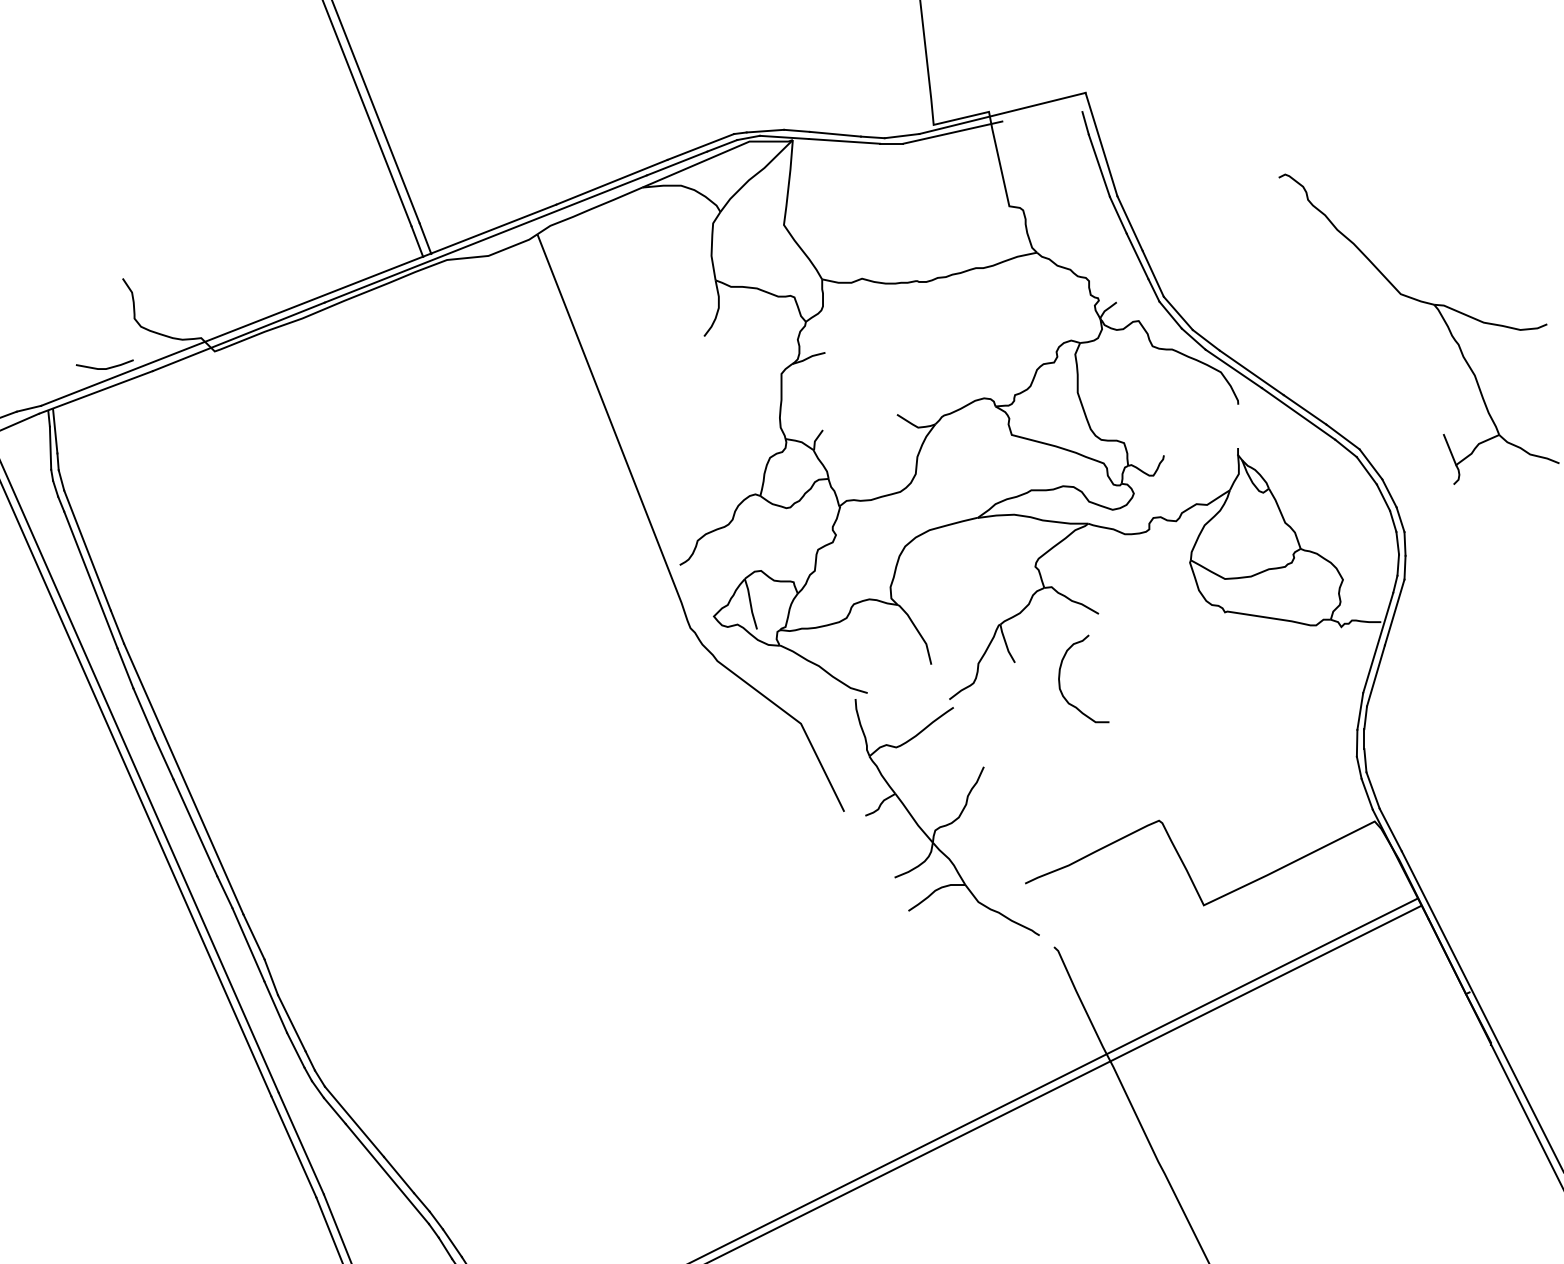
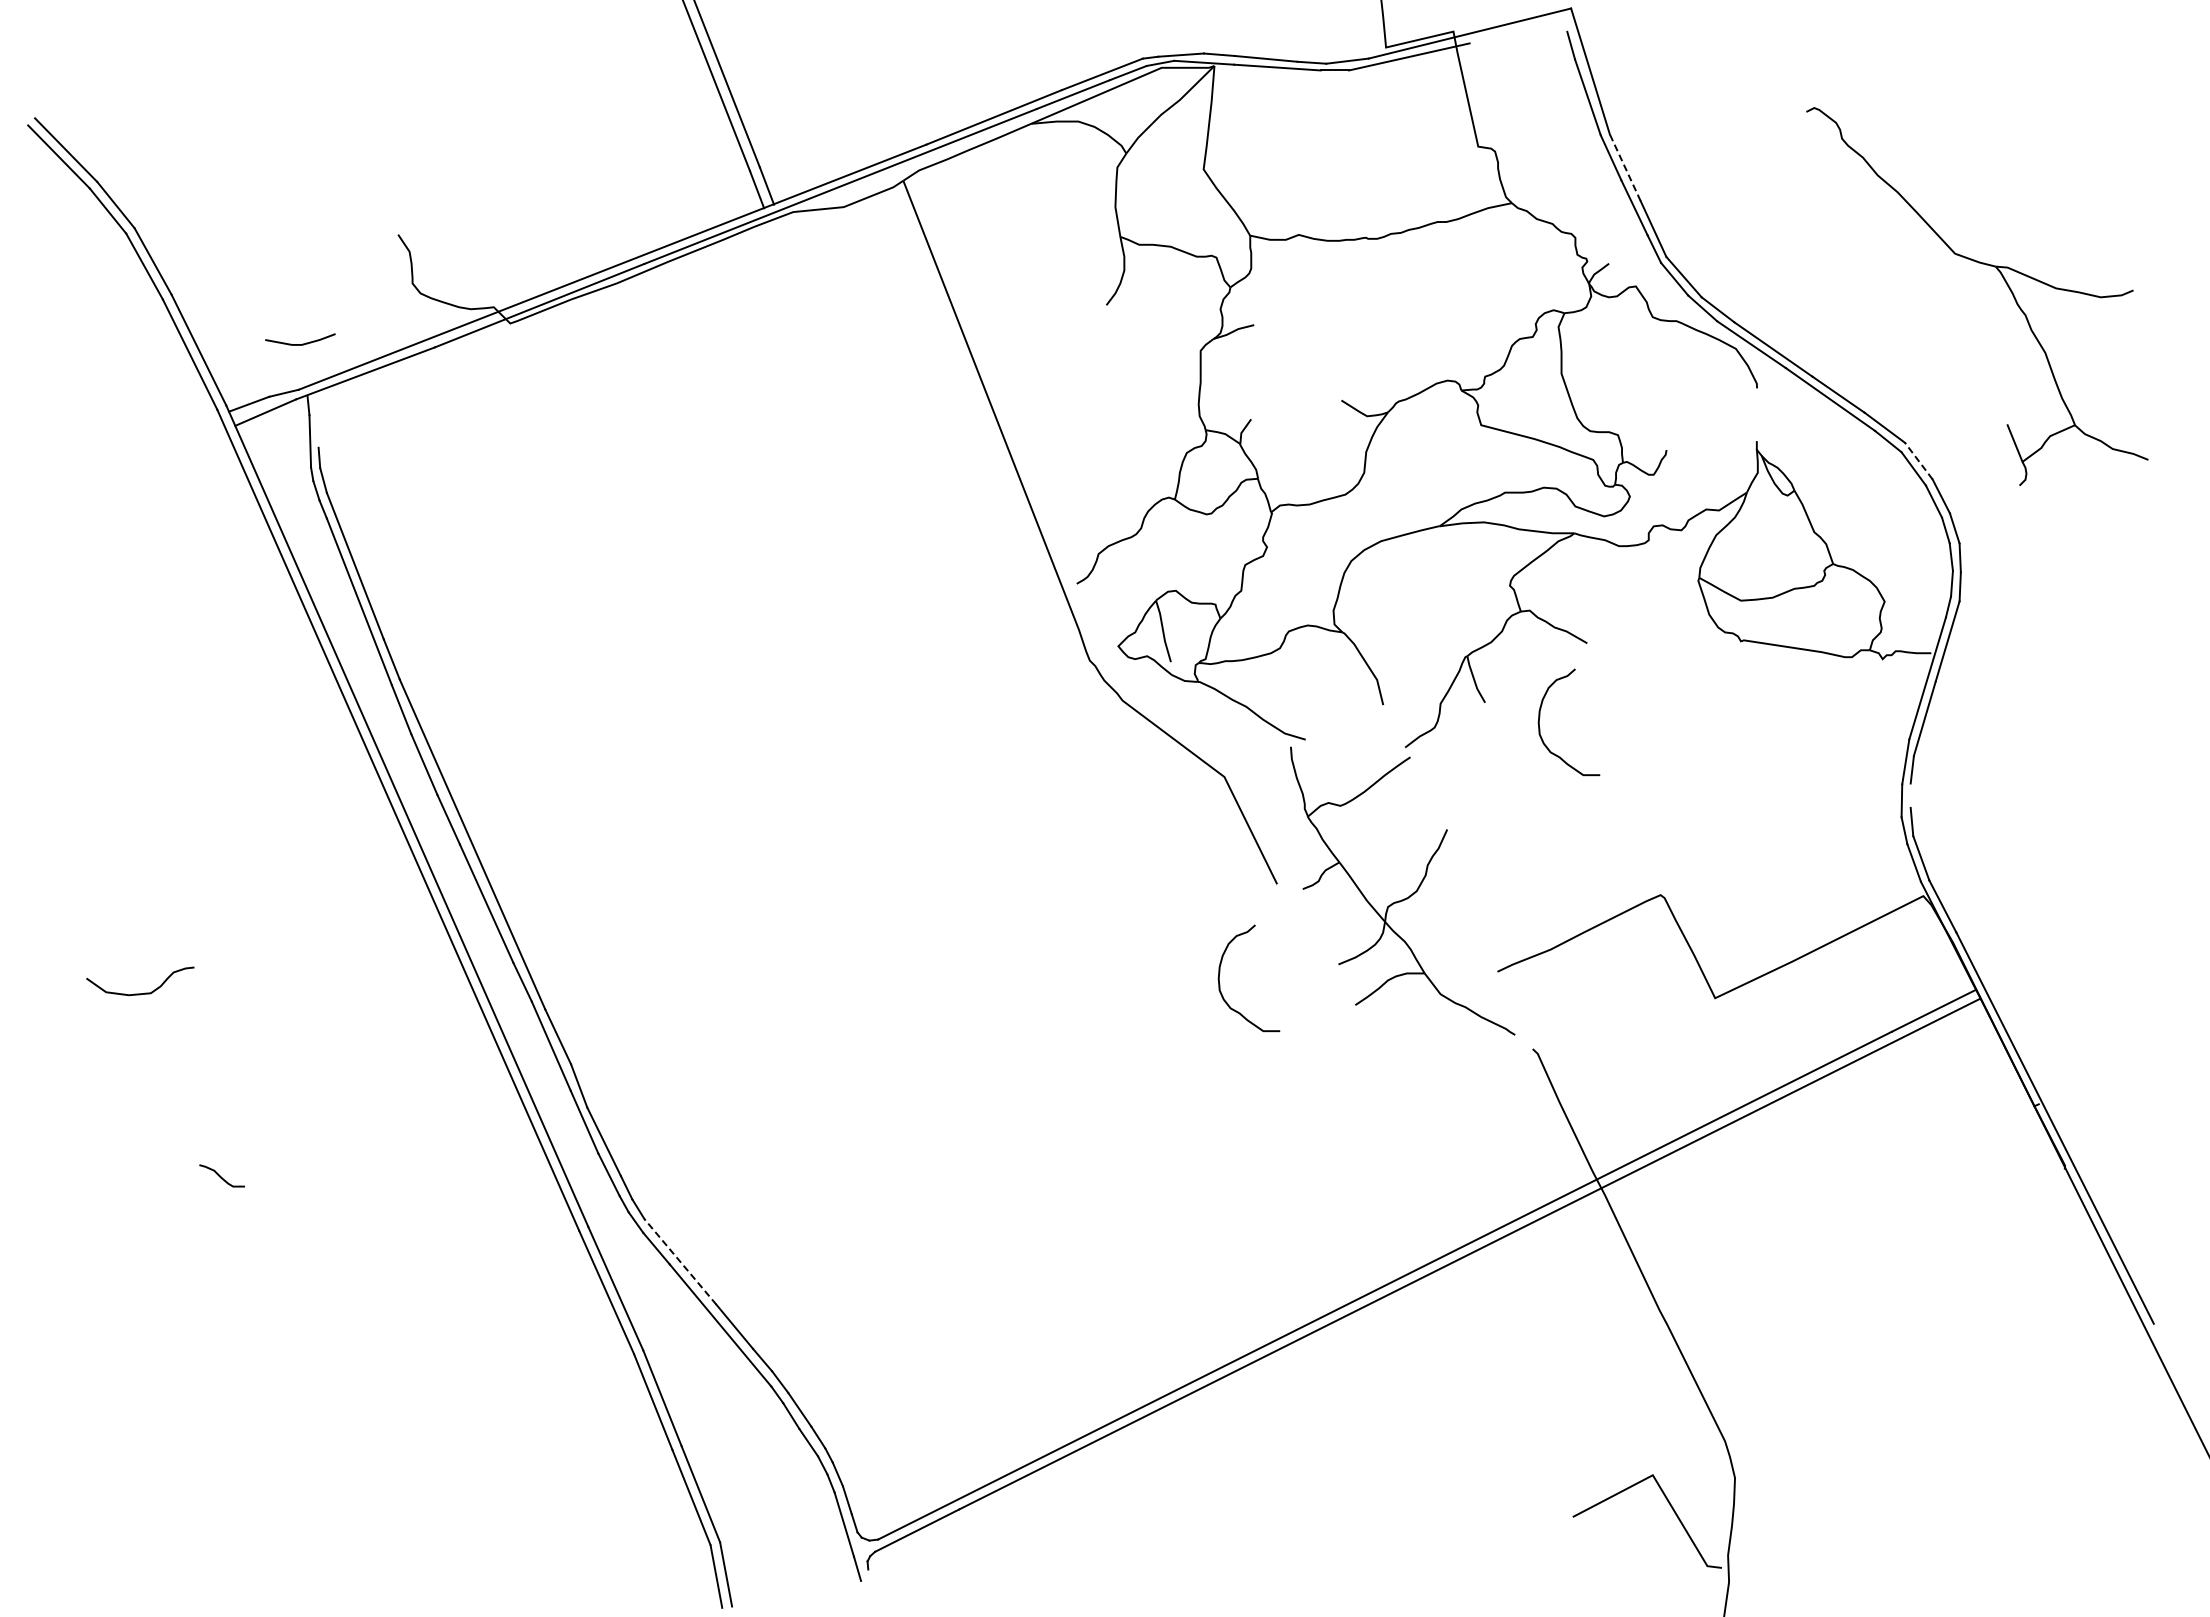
line: (1130, 223) -> (1625, 167), solid -> dashed
line: (106, 367) -> (302, 343), moved
line: (54, 431) -> (315, 420), removed
line: (1370, 464) -> (1918, 461), solid -> dashed
line: (1364, 738) -> (1910, 795), removed
curve: (797, 885) -> (1220, 973), added
line: (354, 1121) -> (680, 1261), solid -> dashed

